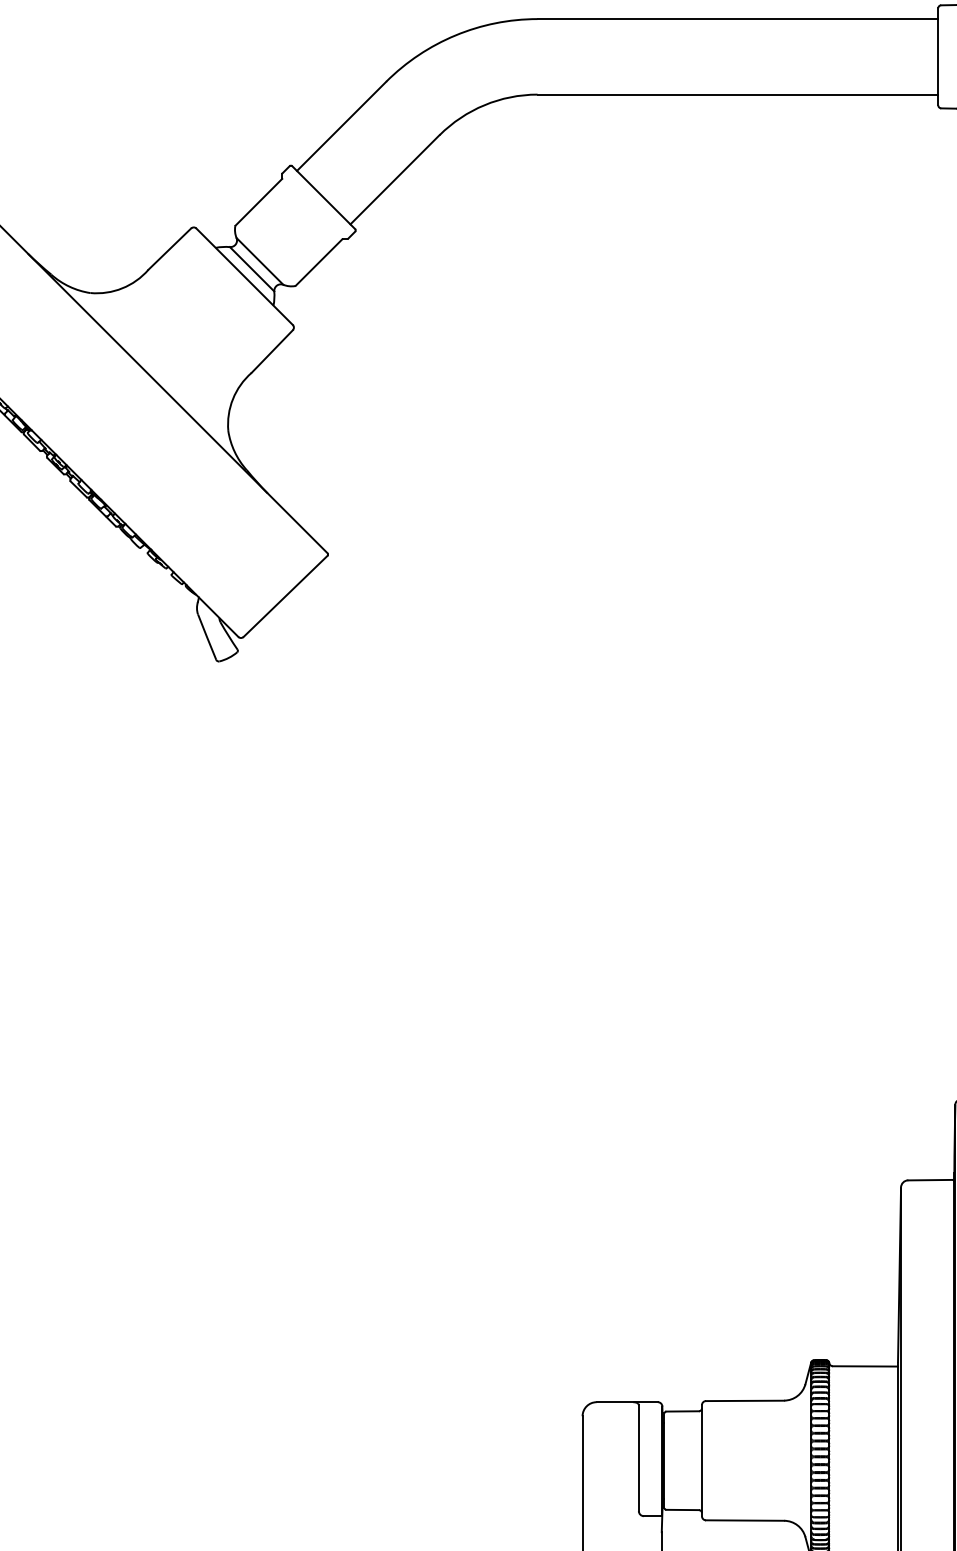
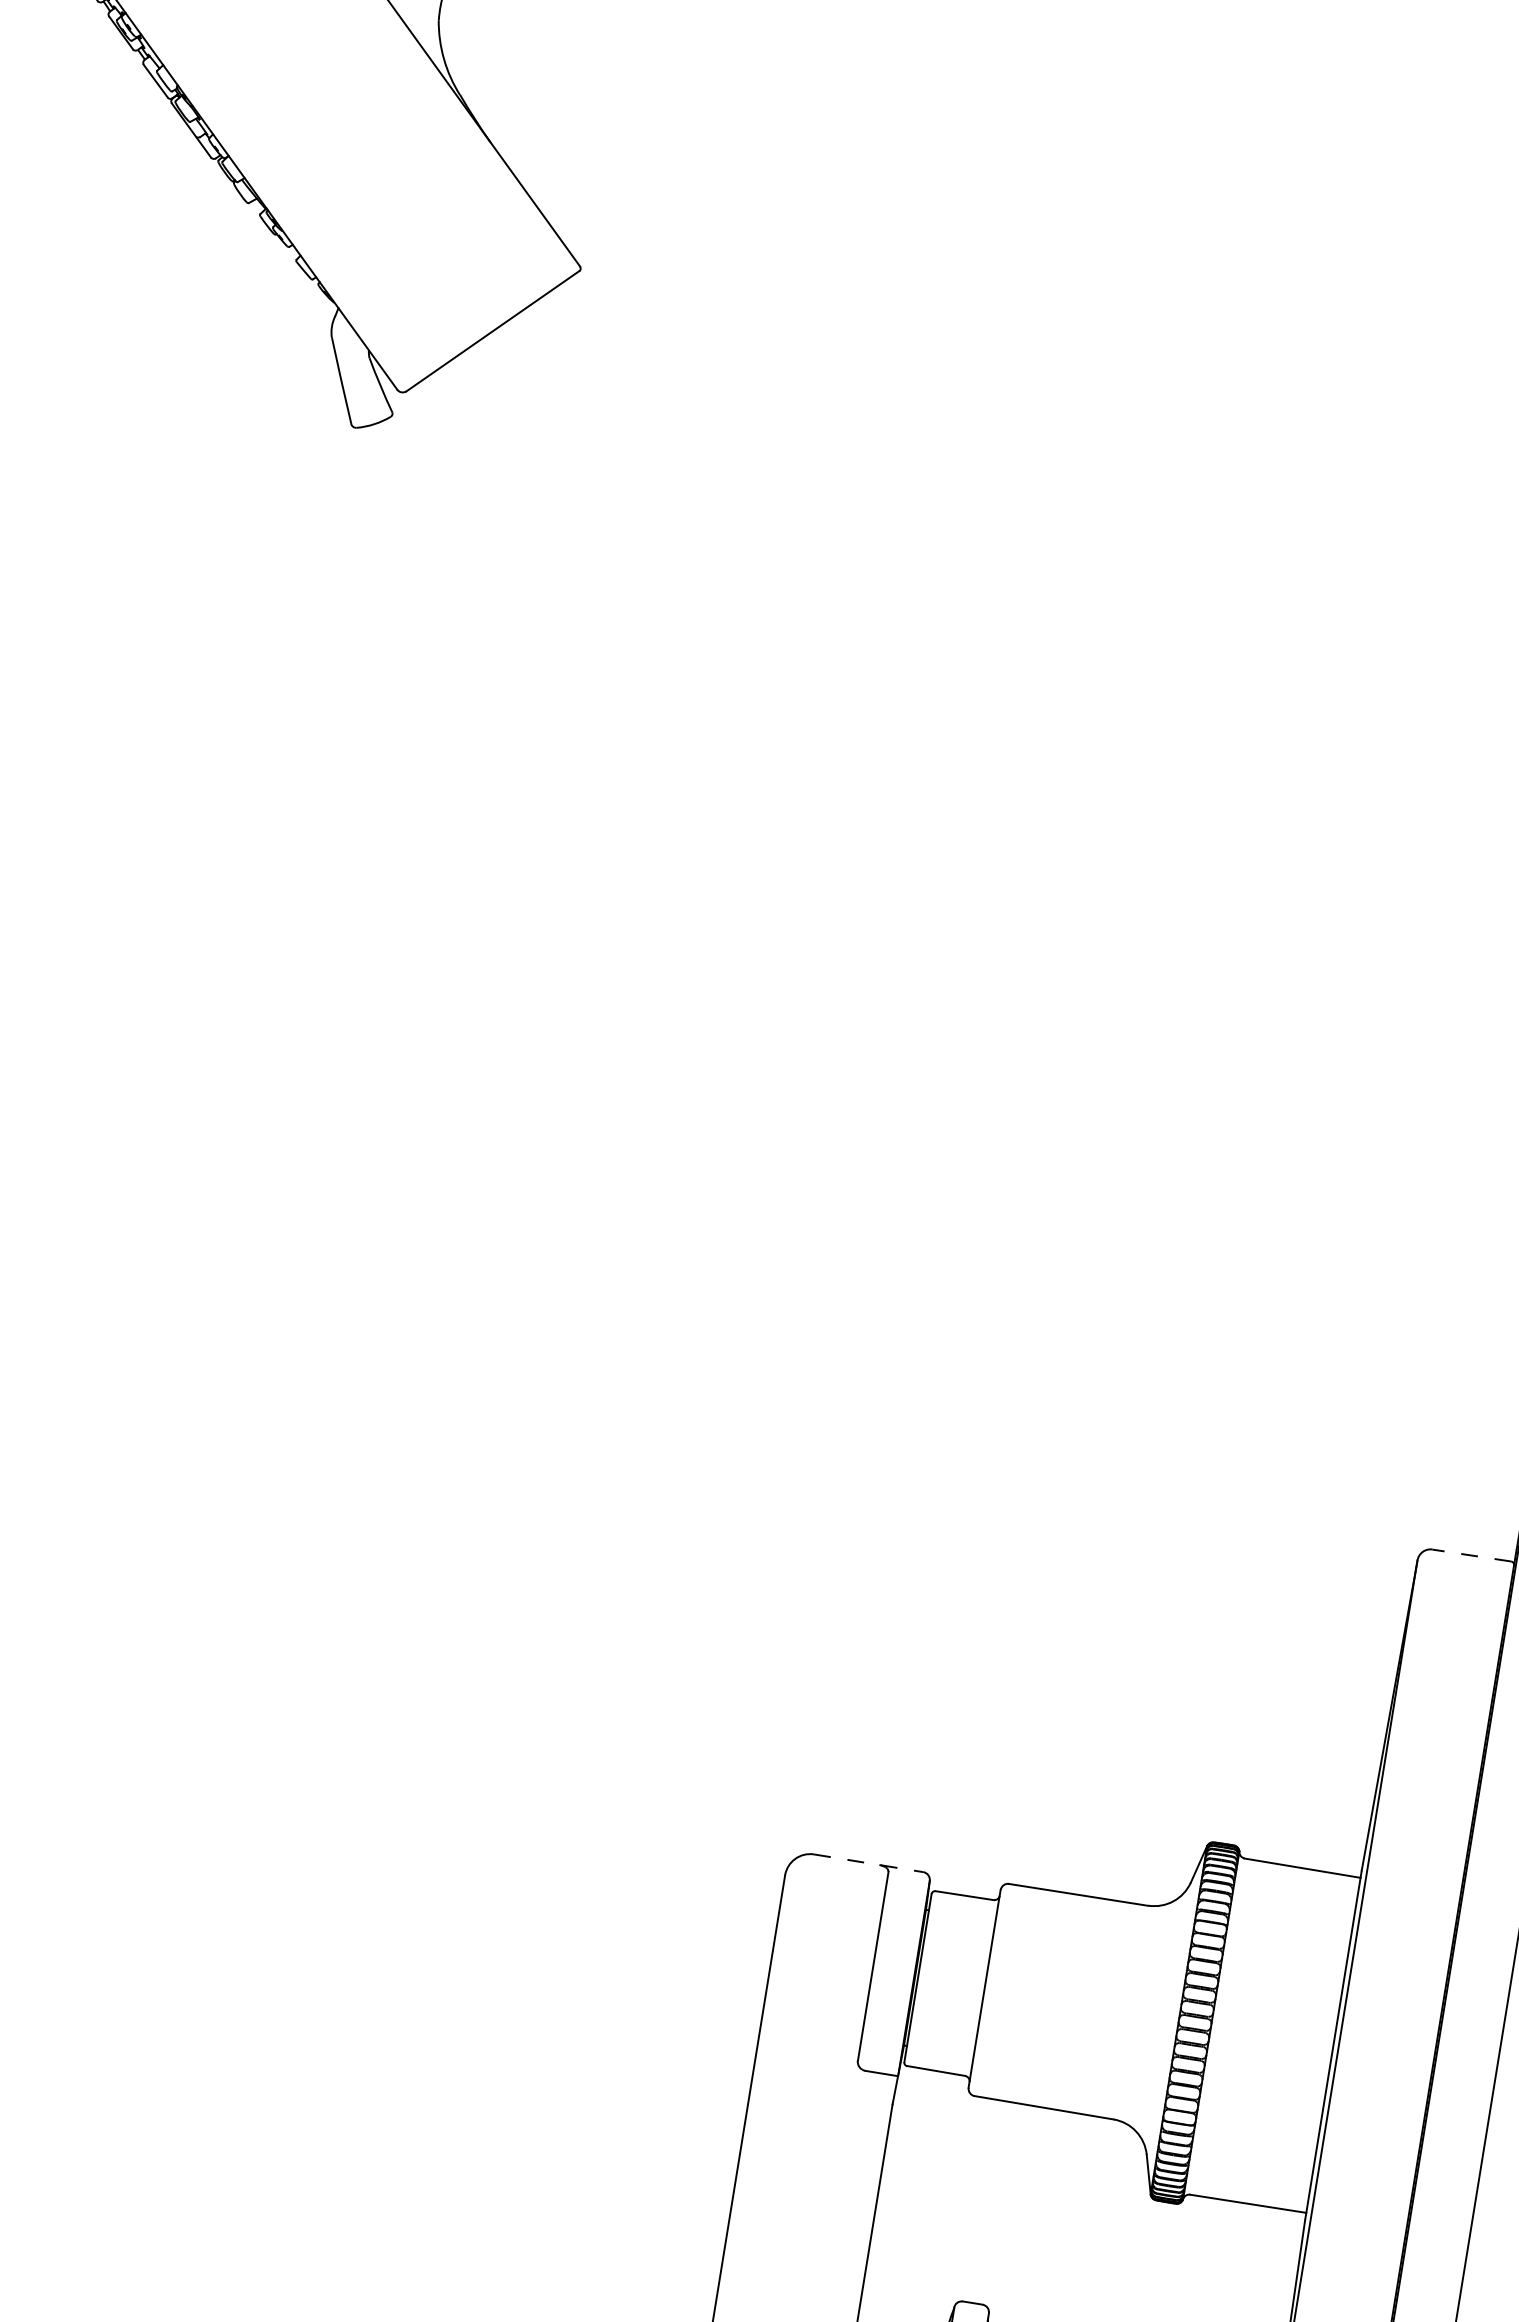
line: (929, 1180) -> (1470, 1555), solid -> dashed
line: (627, 1402) -> (868, 1863), solid -> dashed

